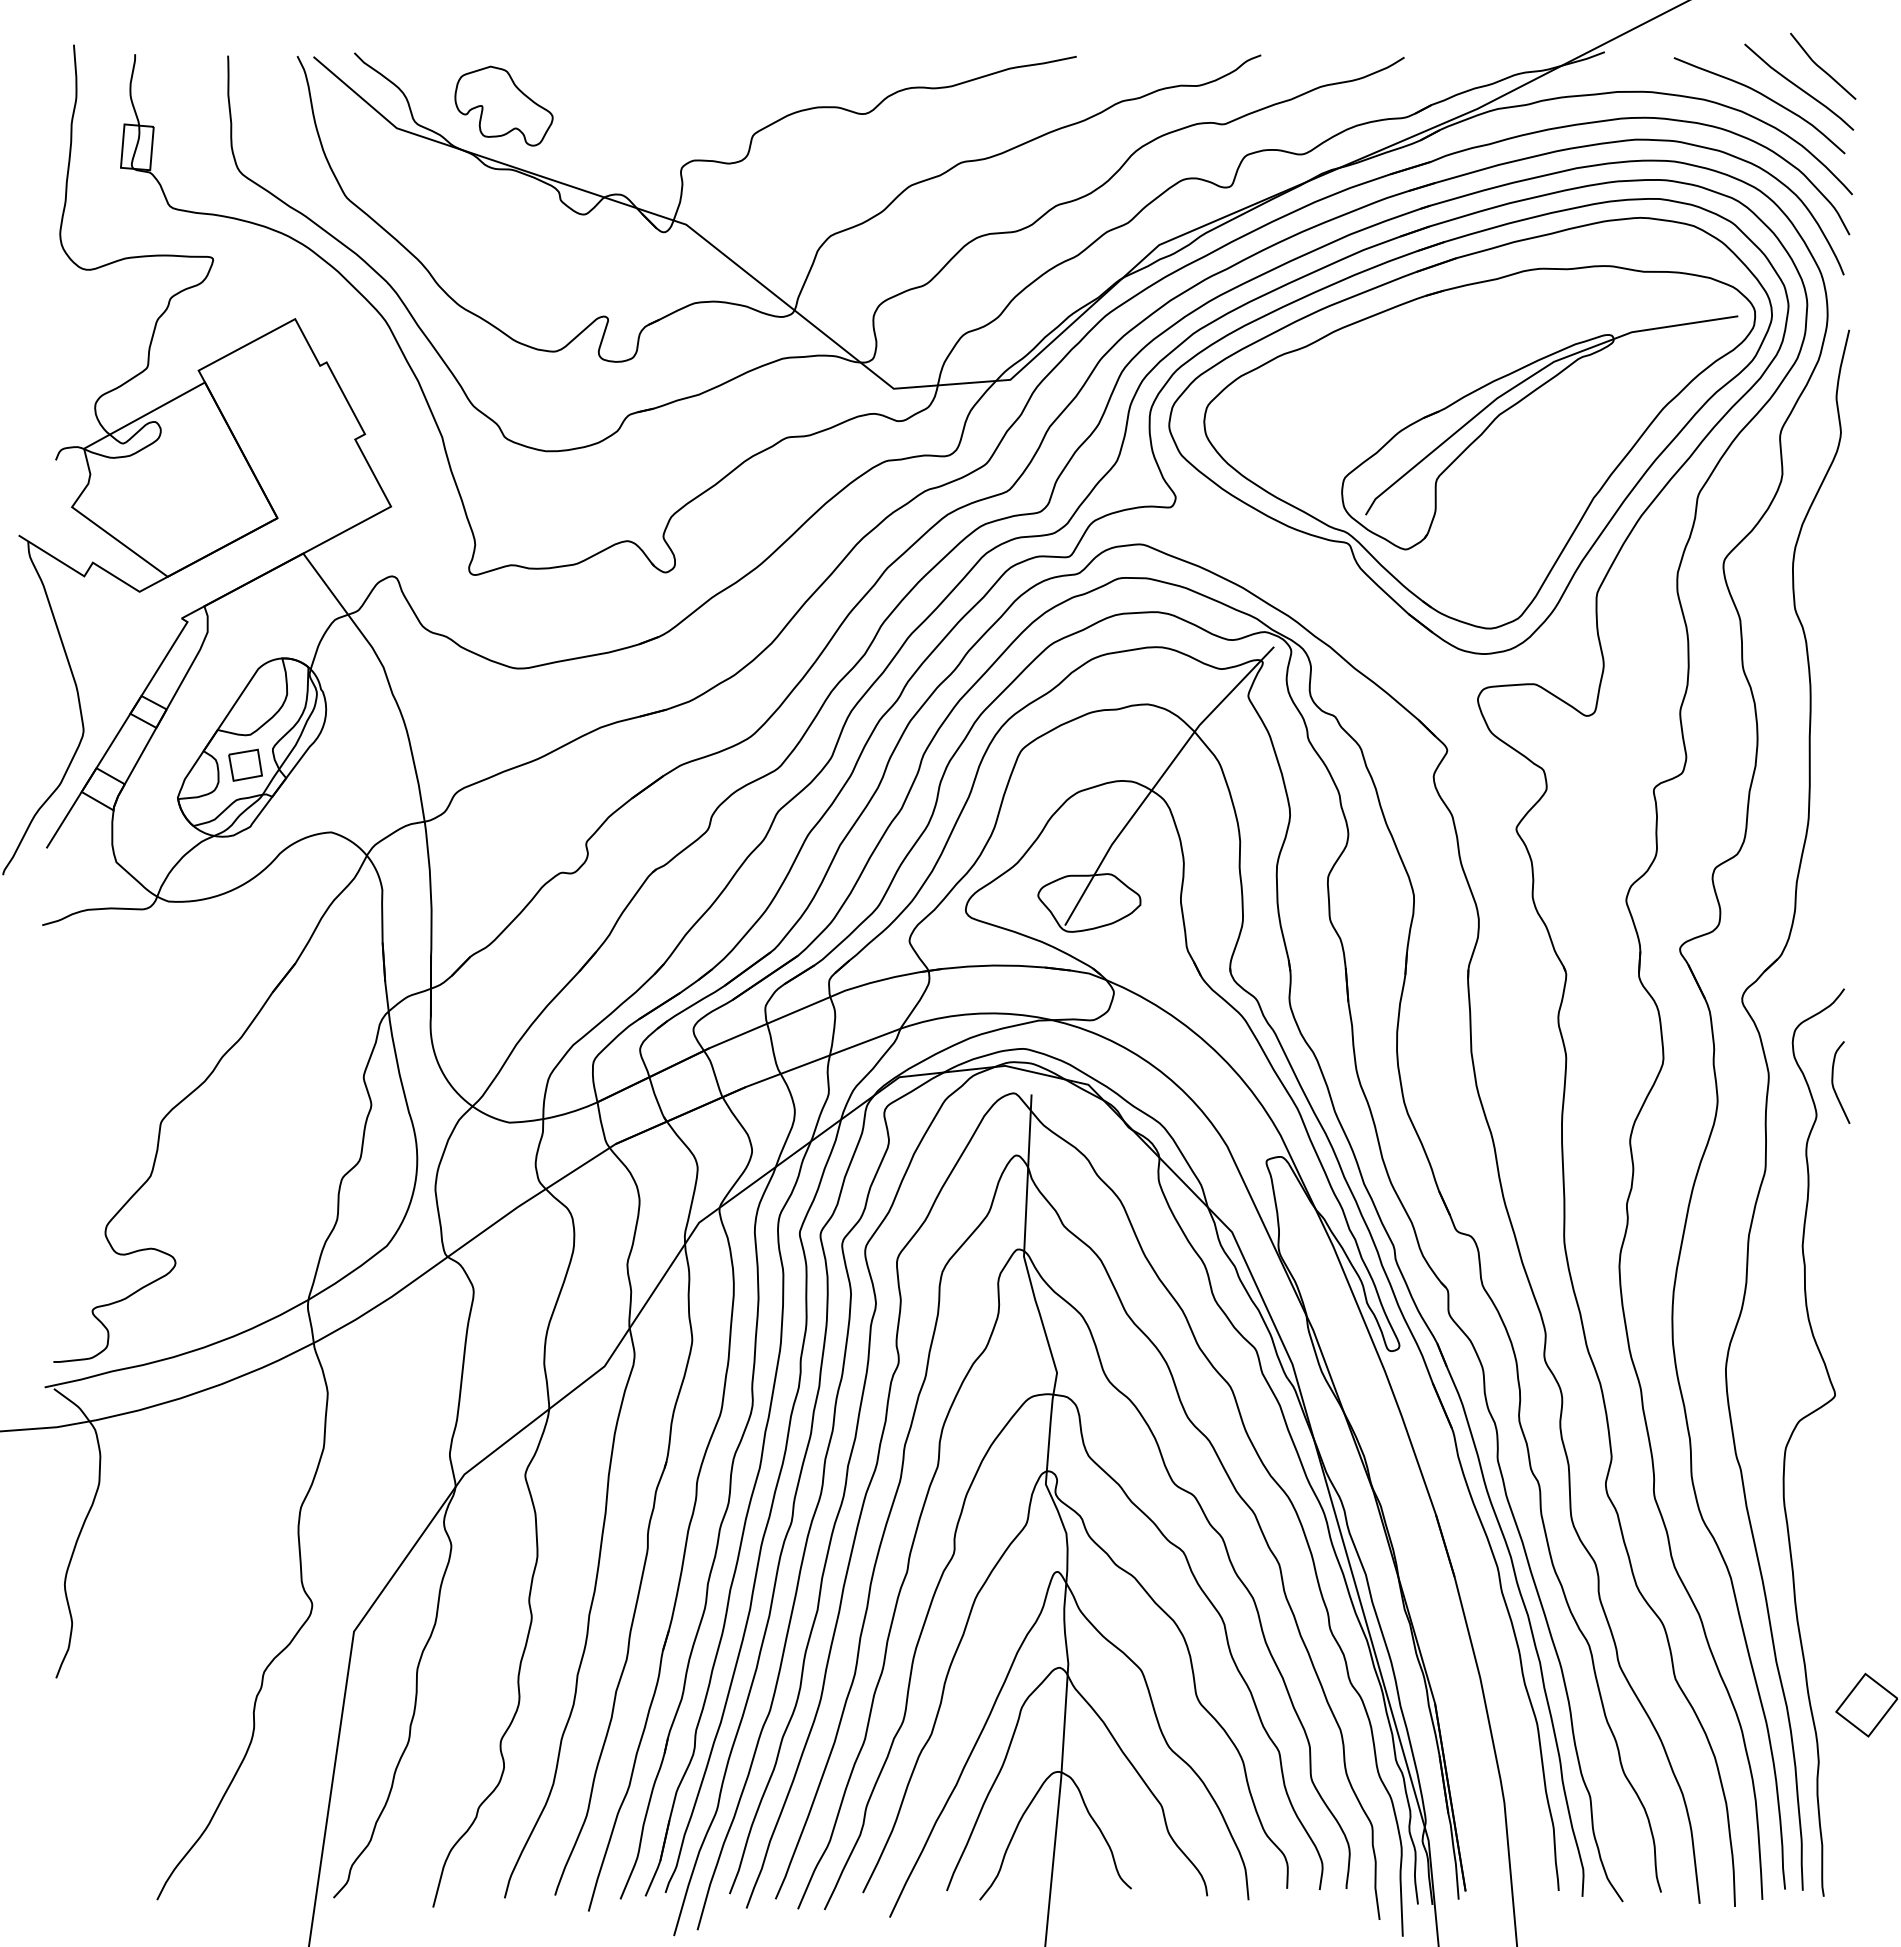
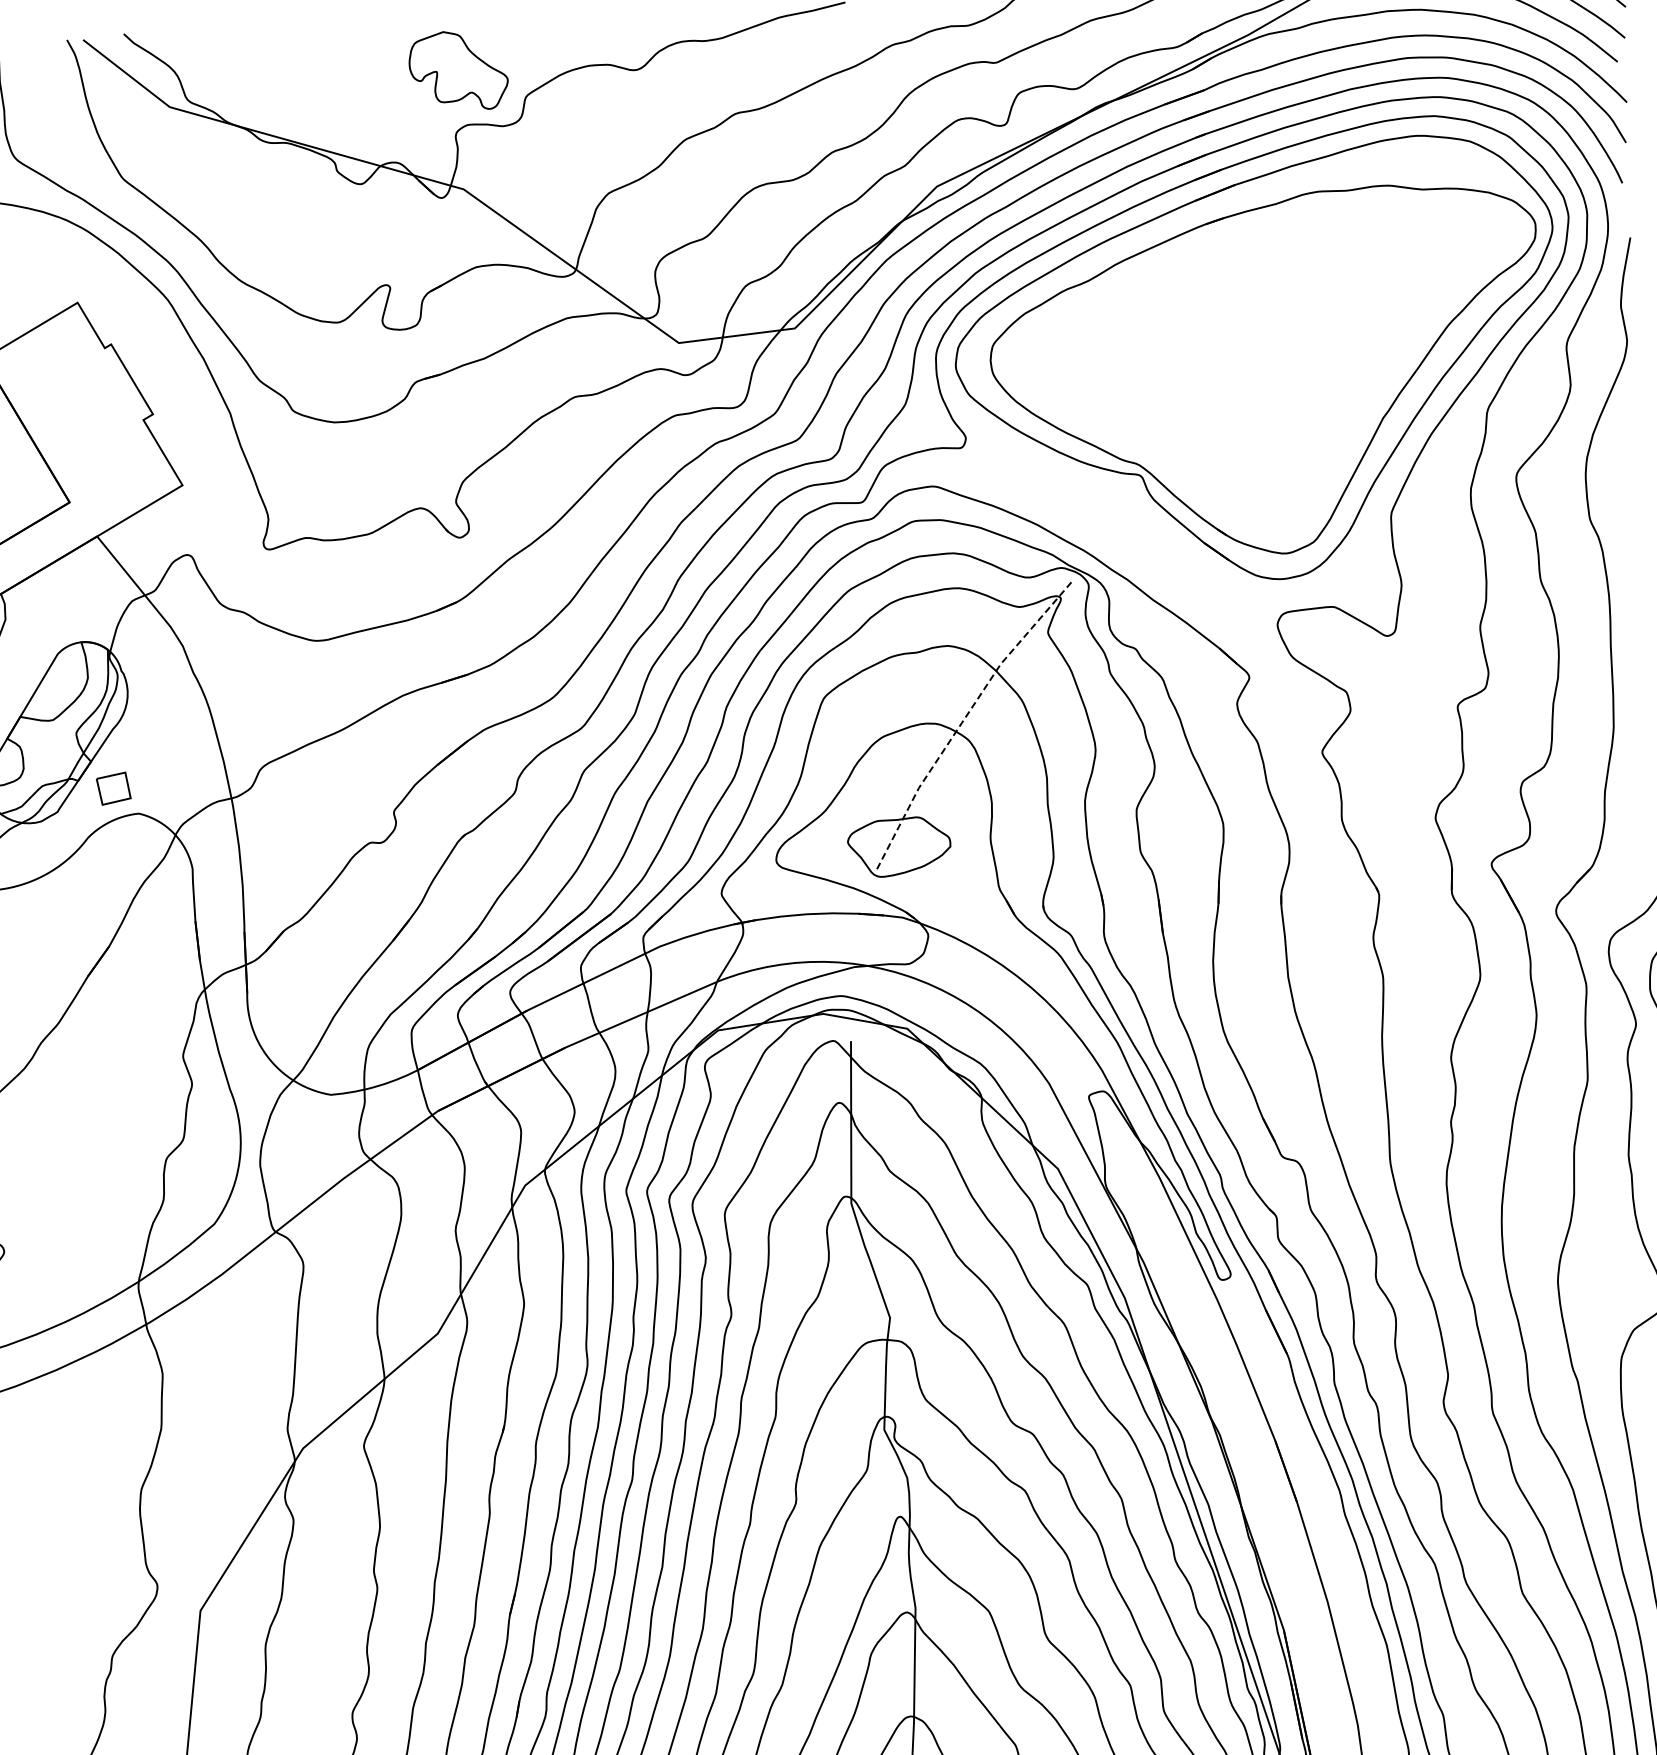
part: (503, 105) -> (458, 70), moved
part: (1517, 404) -> (1302, 328), removed
part: (245, 764) -> (113, 787), moved
line: (1160, 779) -> (964, 720), solid -> dashed

